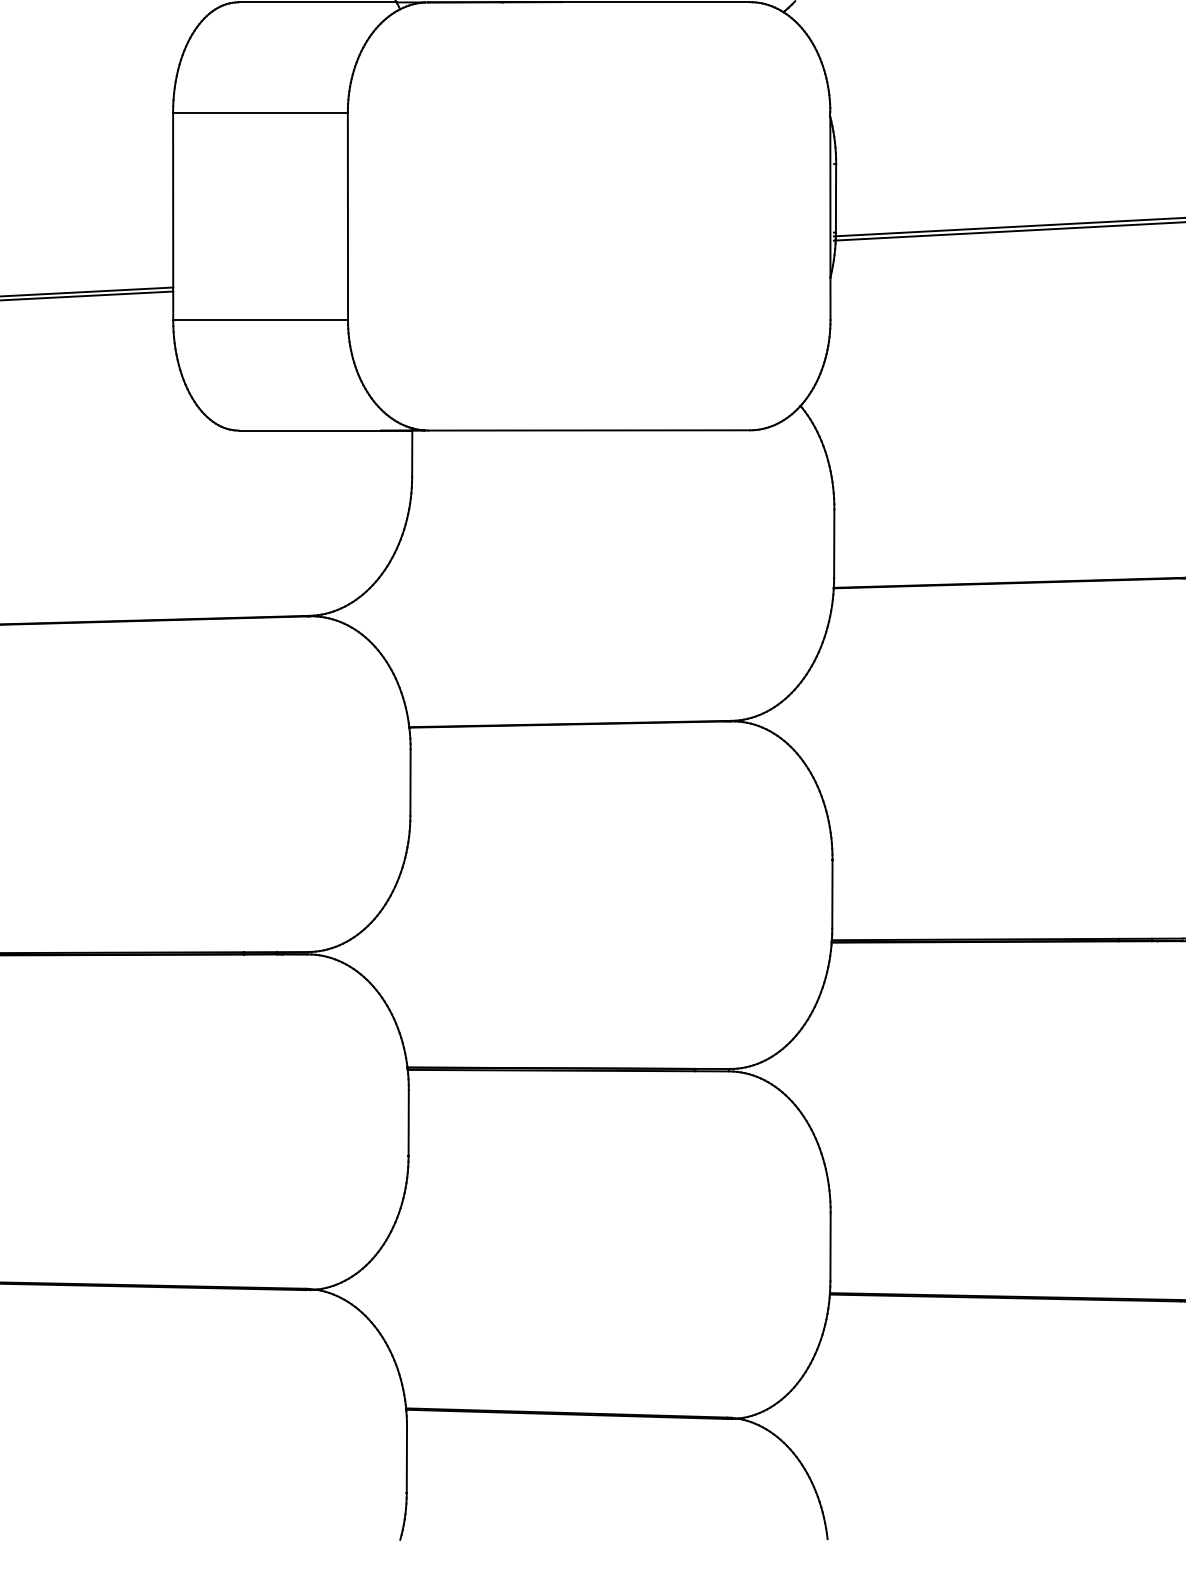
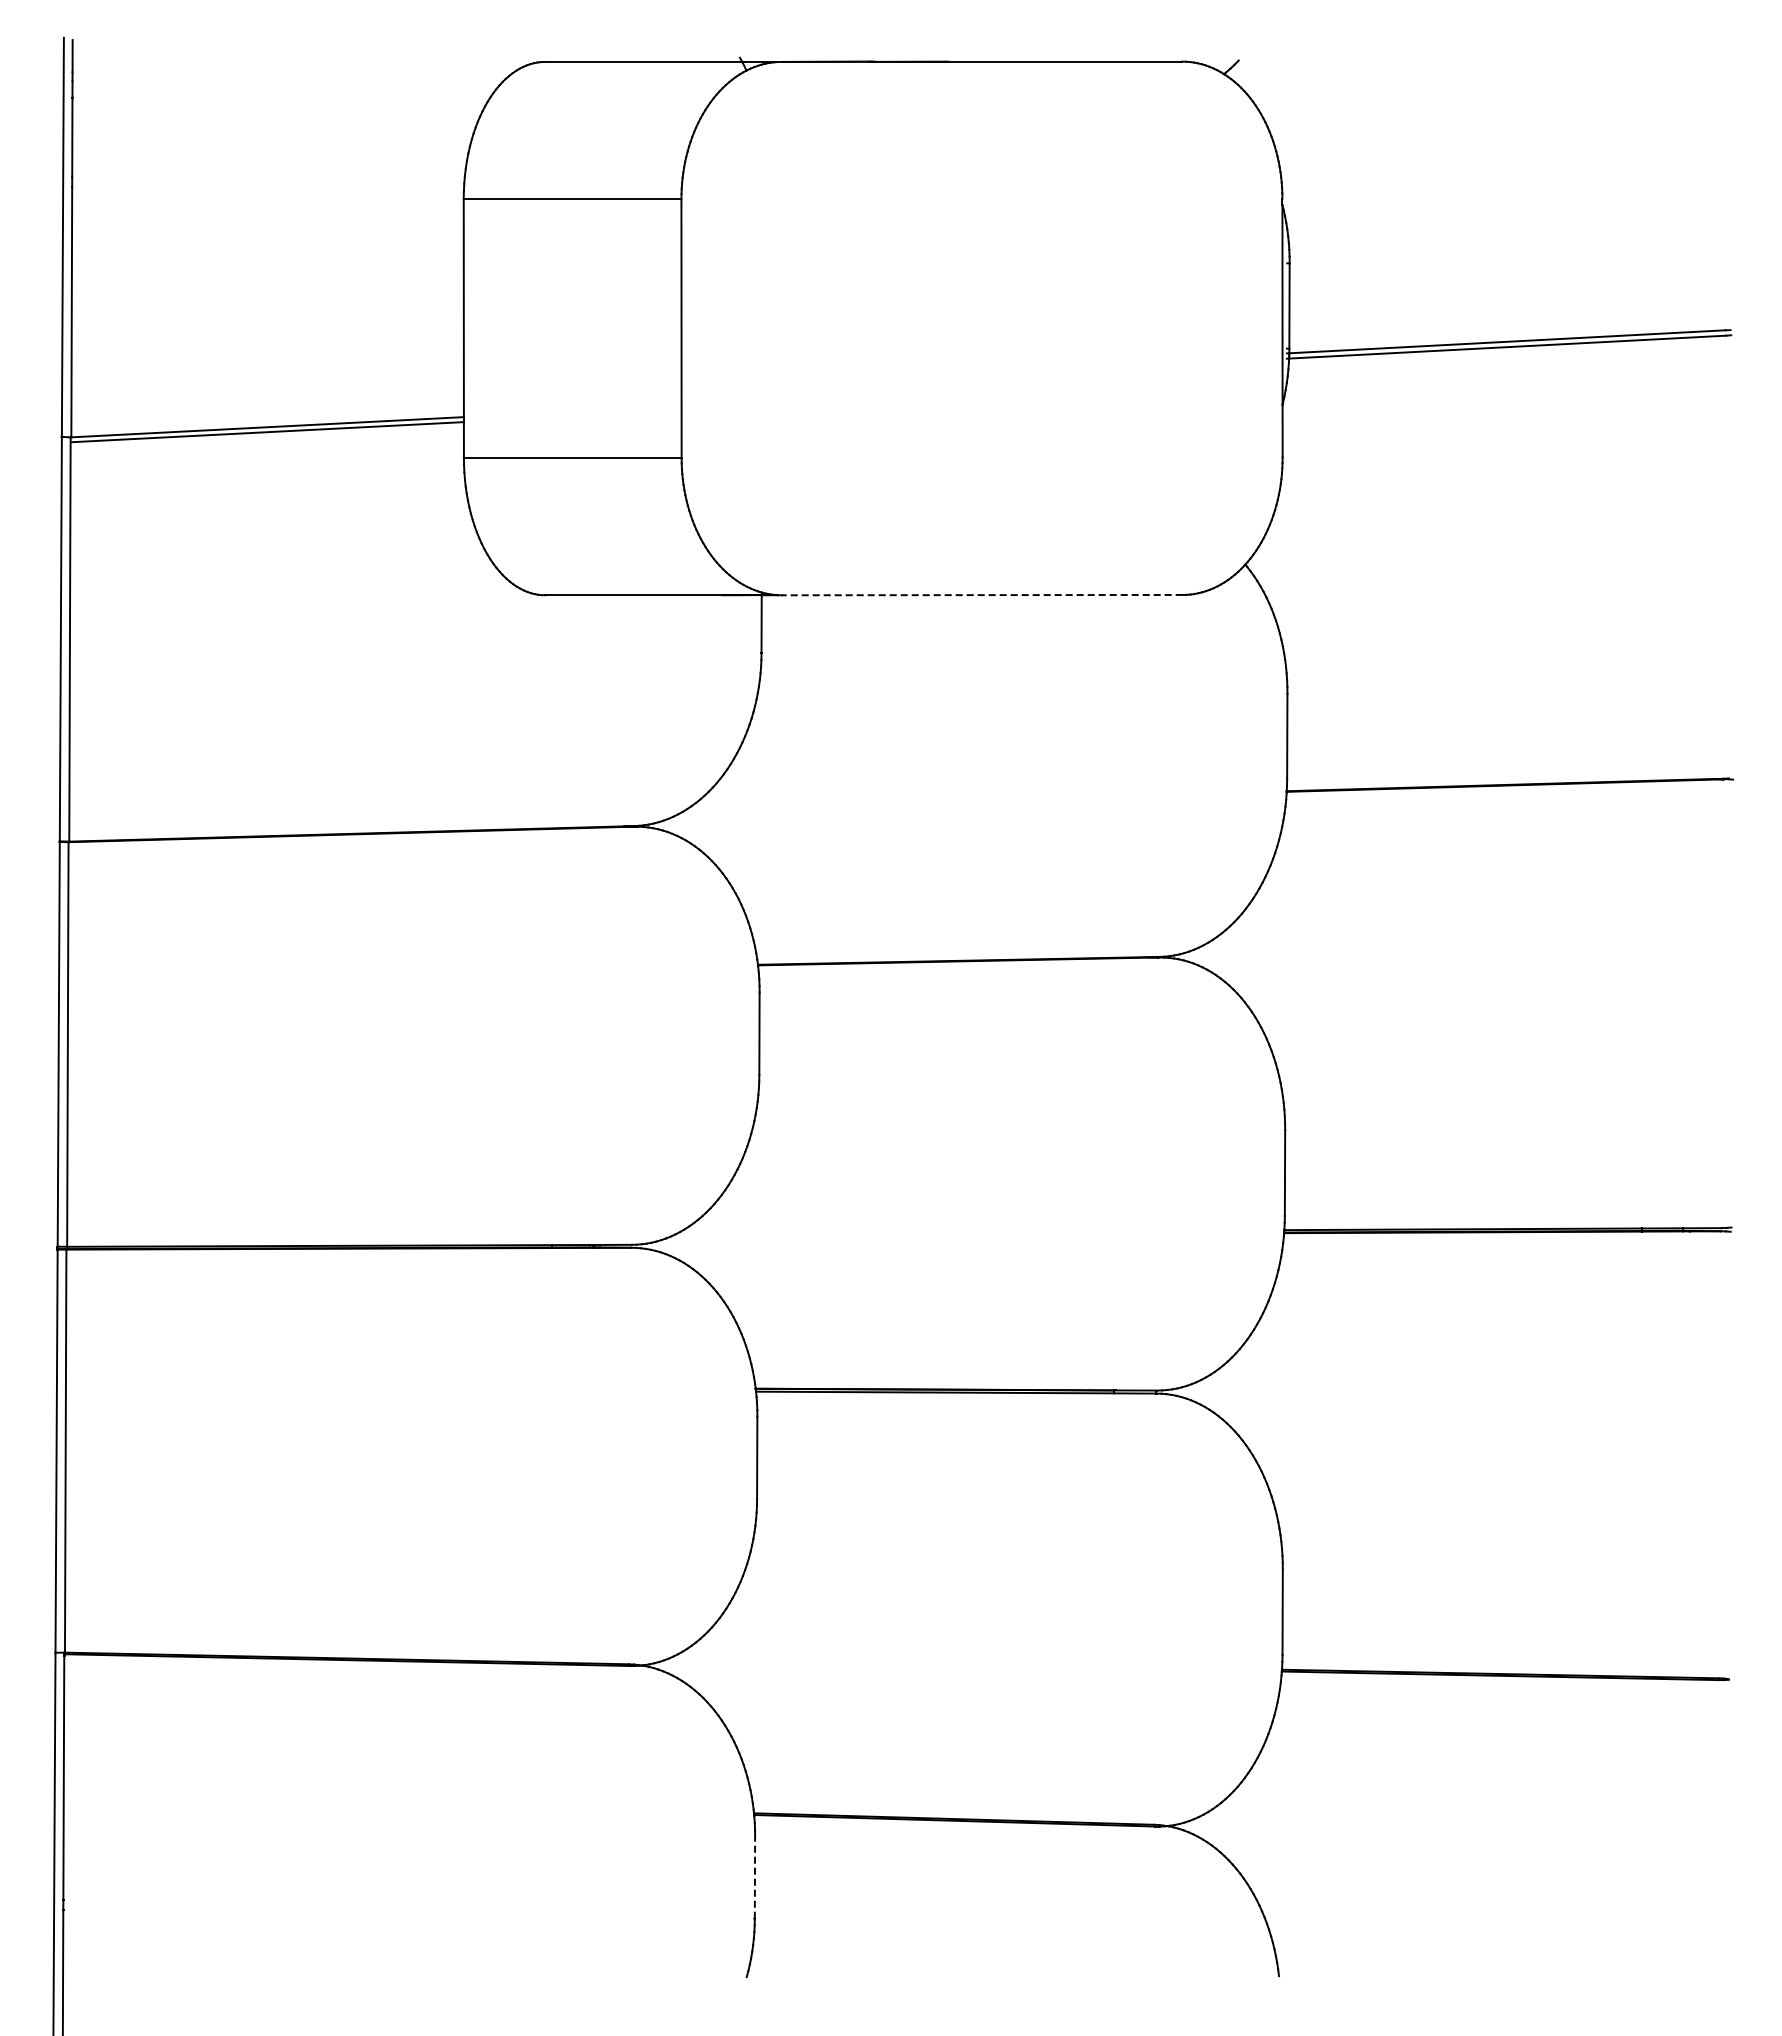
line: (588, 430) -> (981, 595), solid -> dashed
line: (406, 1459) -> (754, 1877), solid -> dashed

